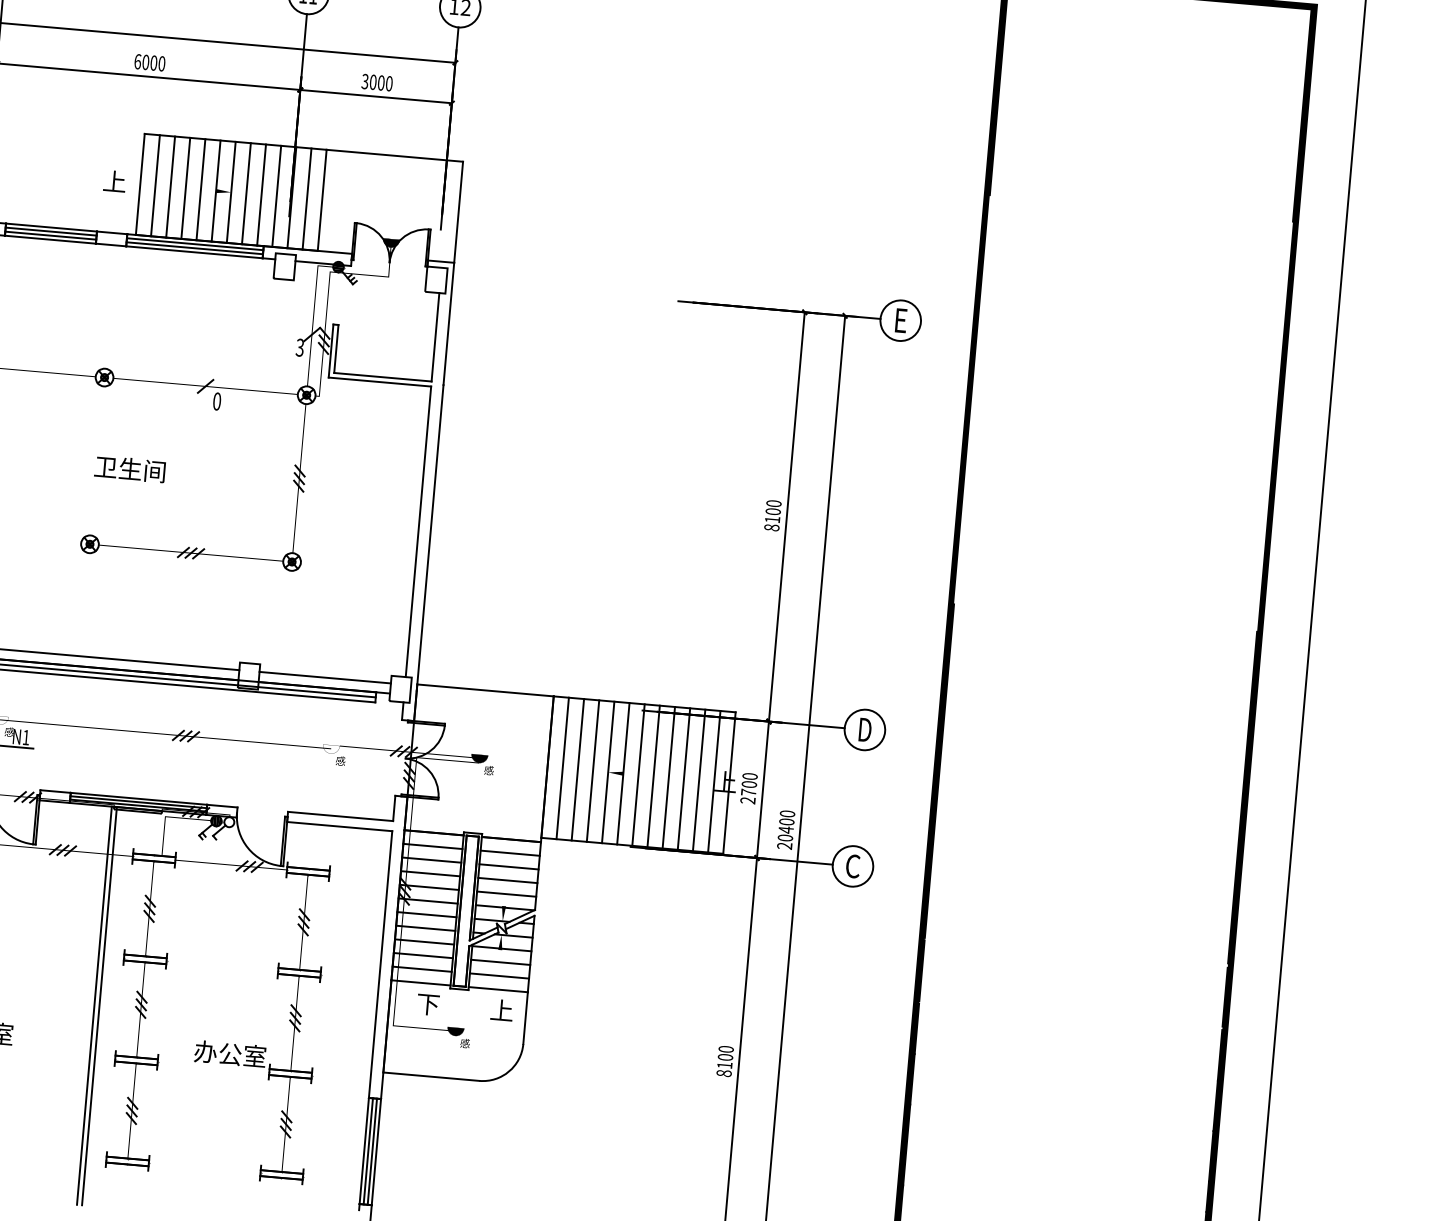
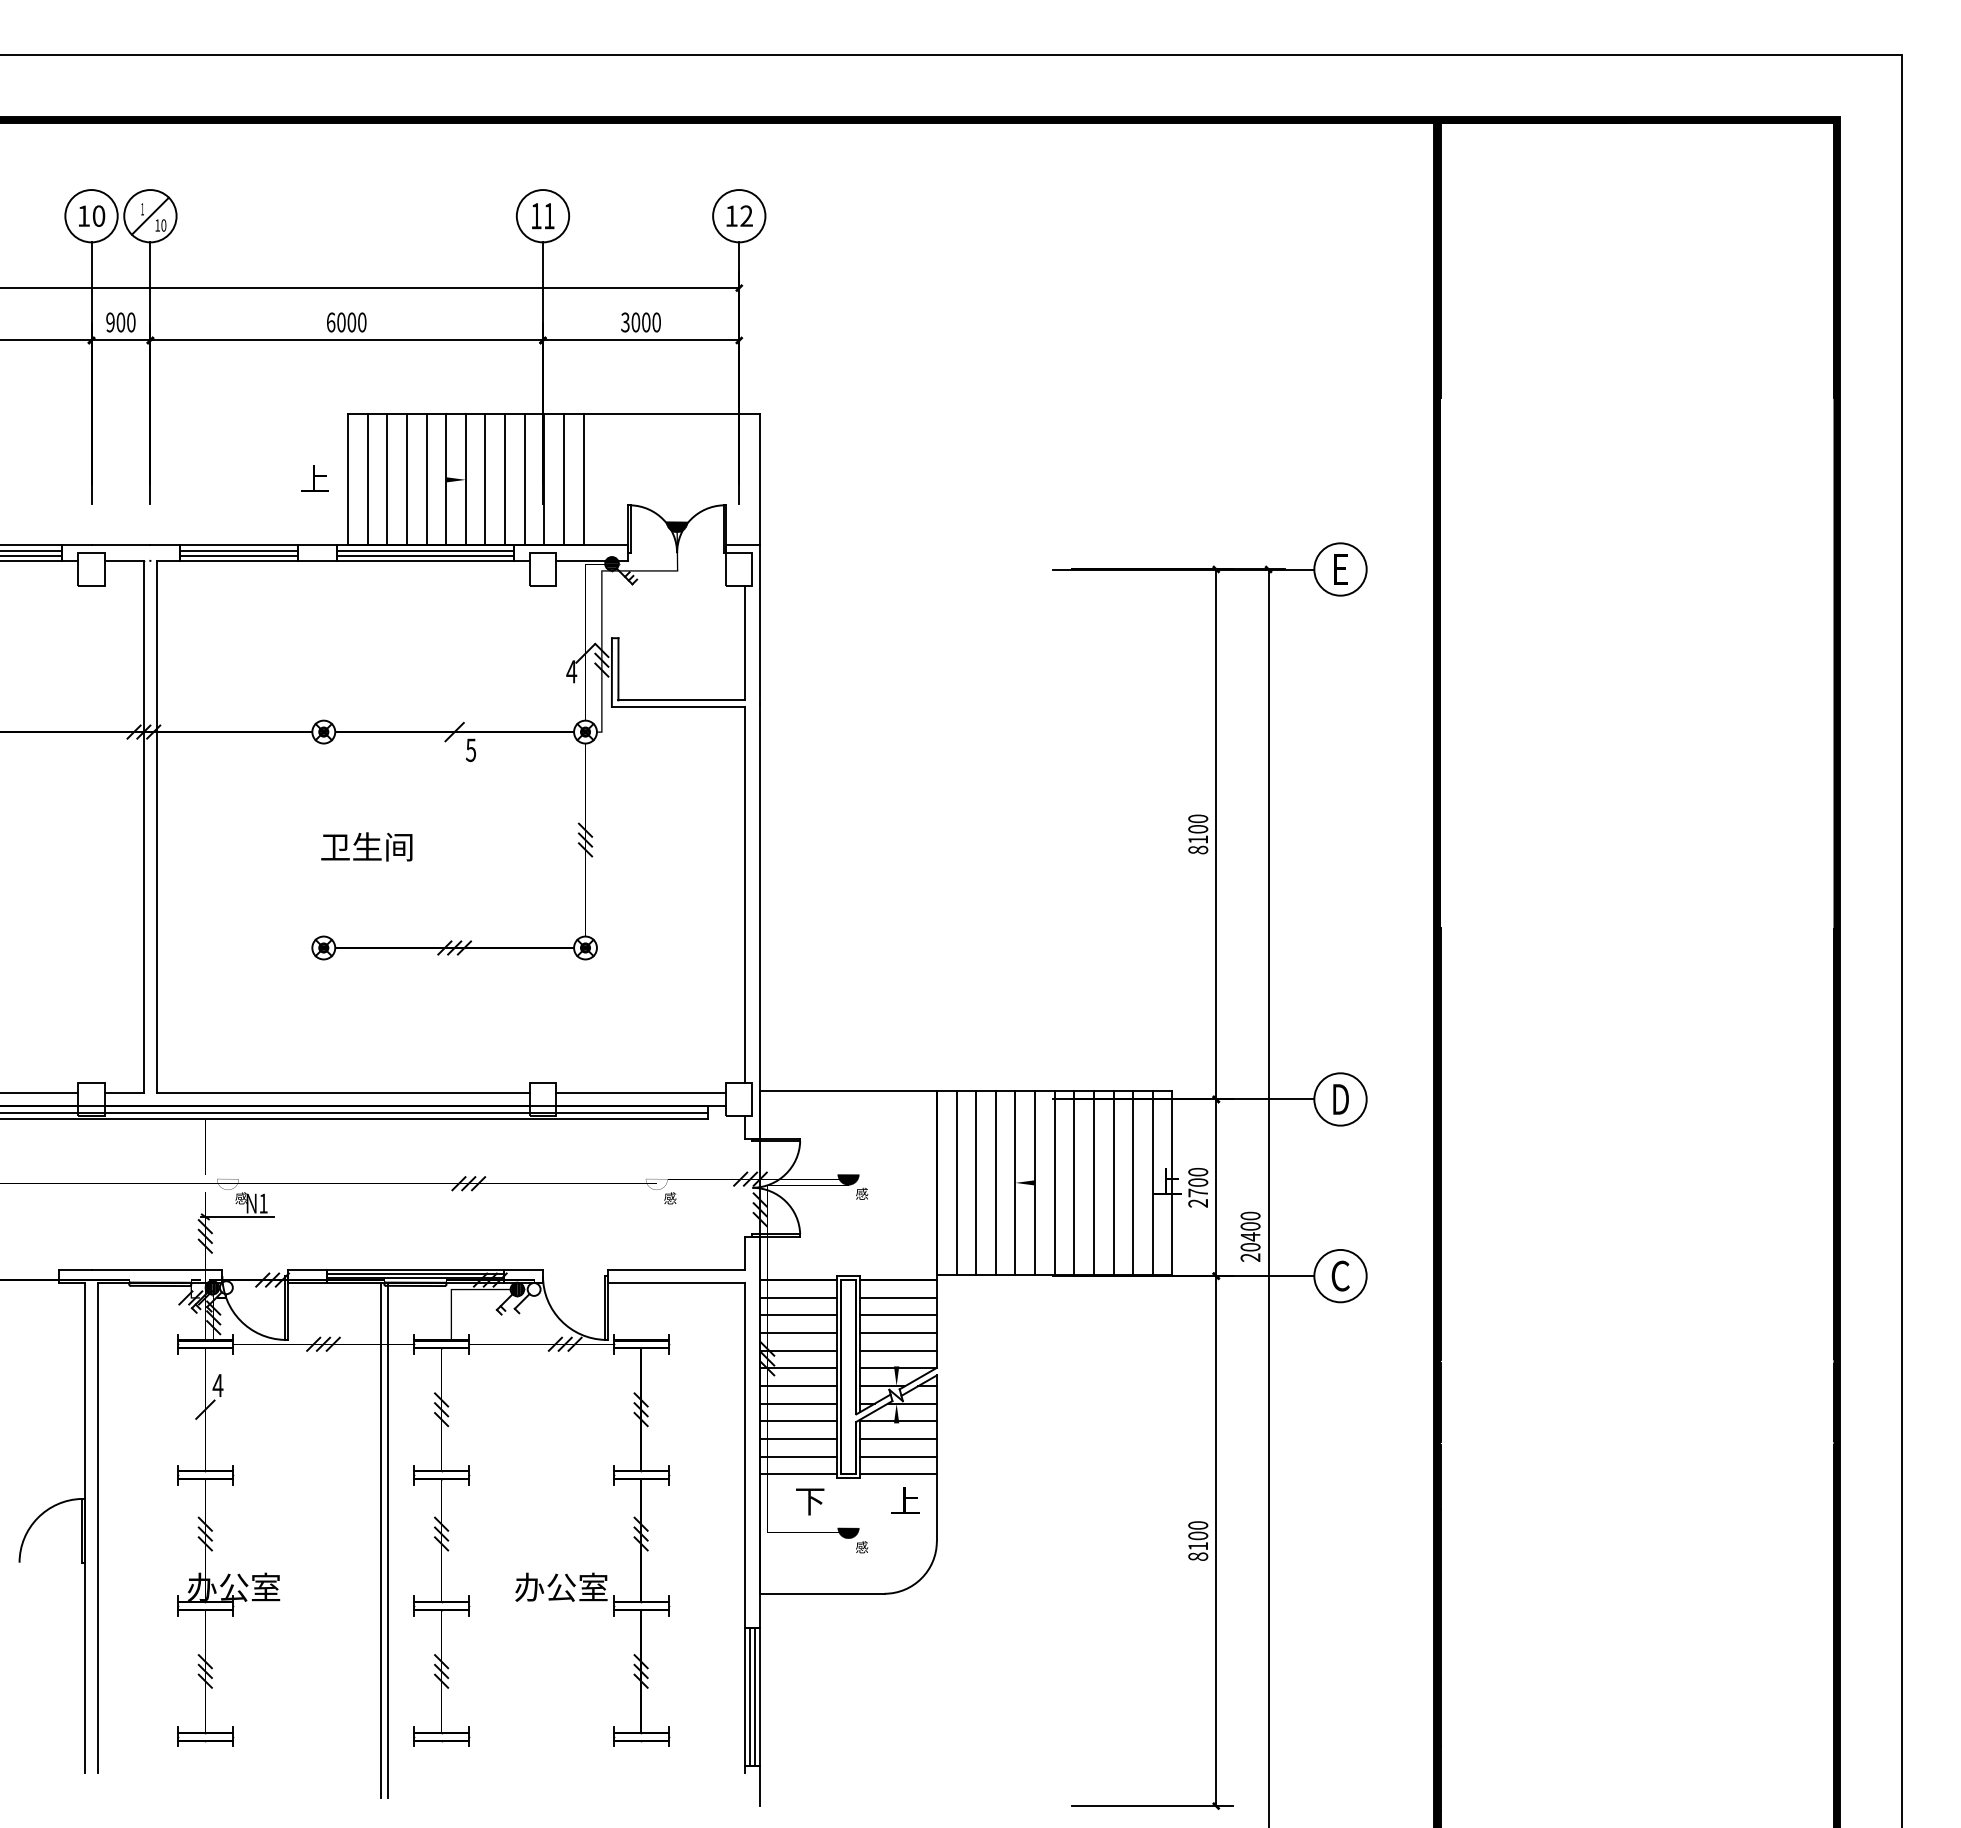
text: (299, 347) -> (571, 671), 3 -> 4
text: (217, 400) -> (471, 749), 0 -> 5

